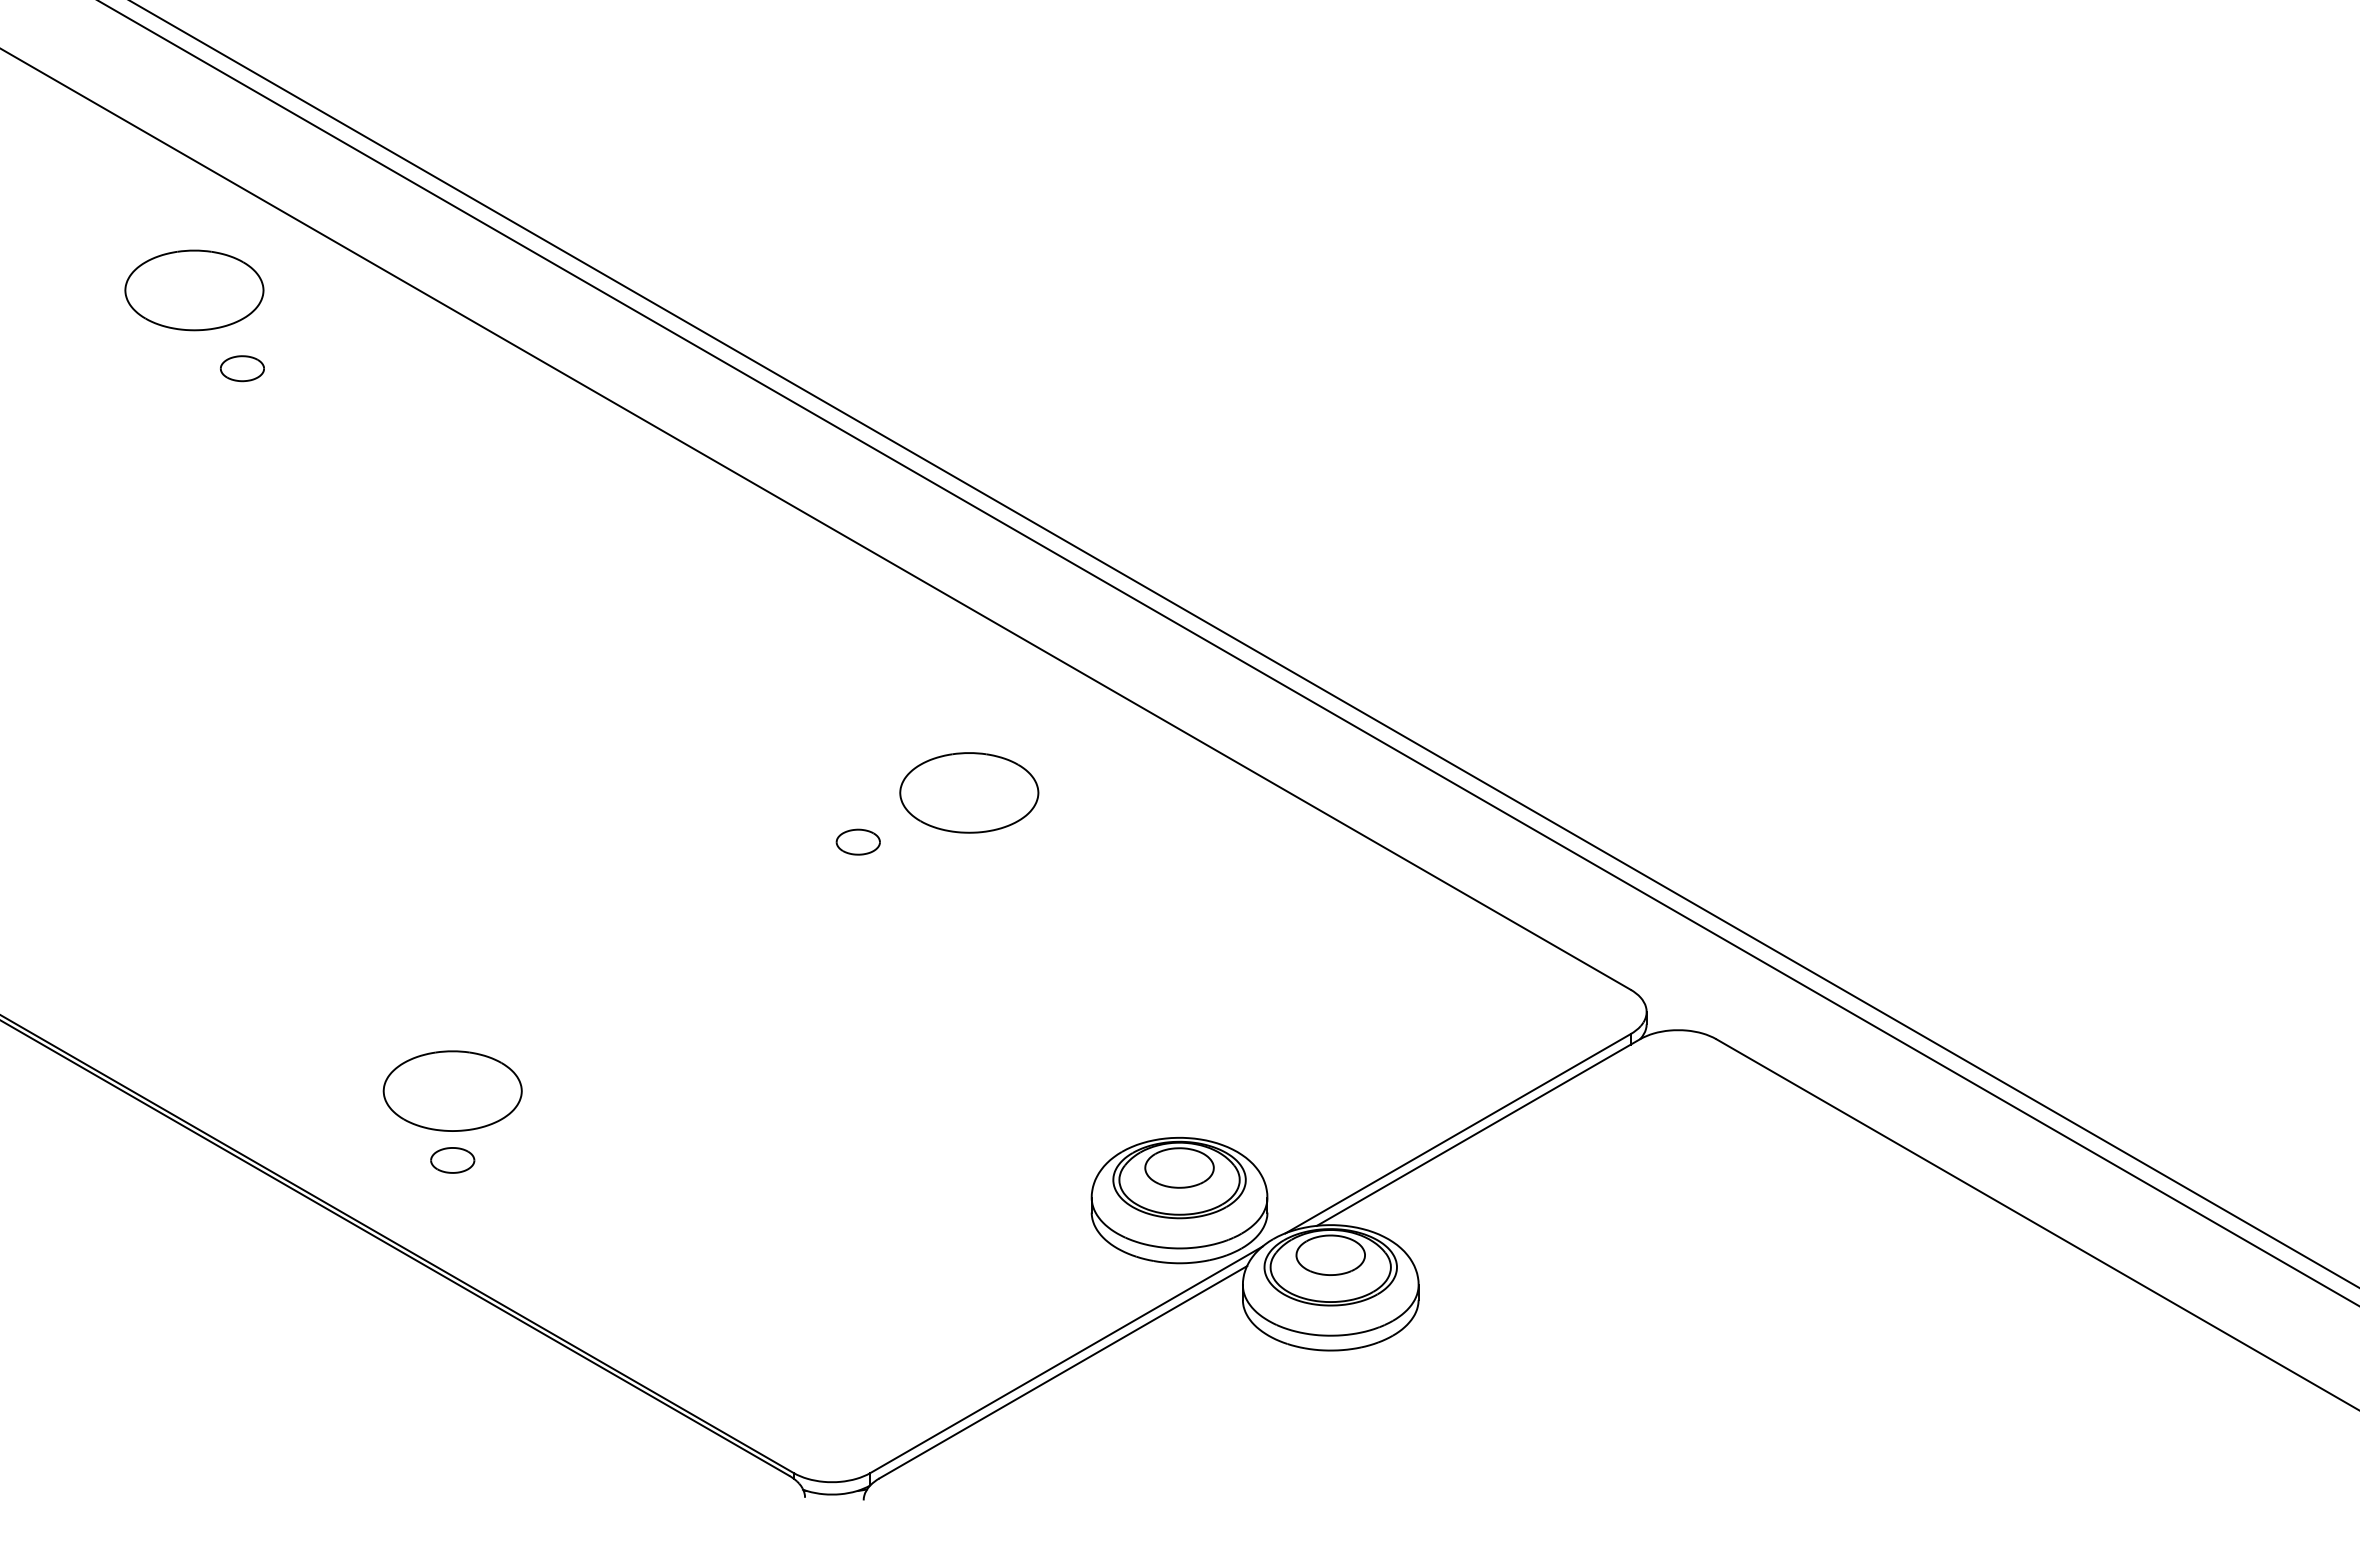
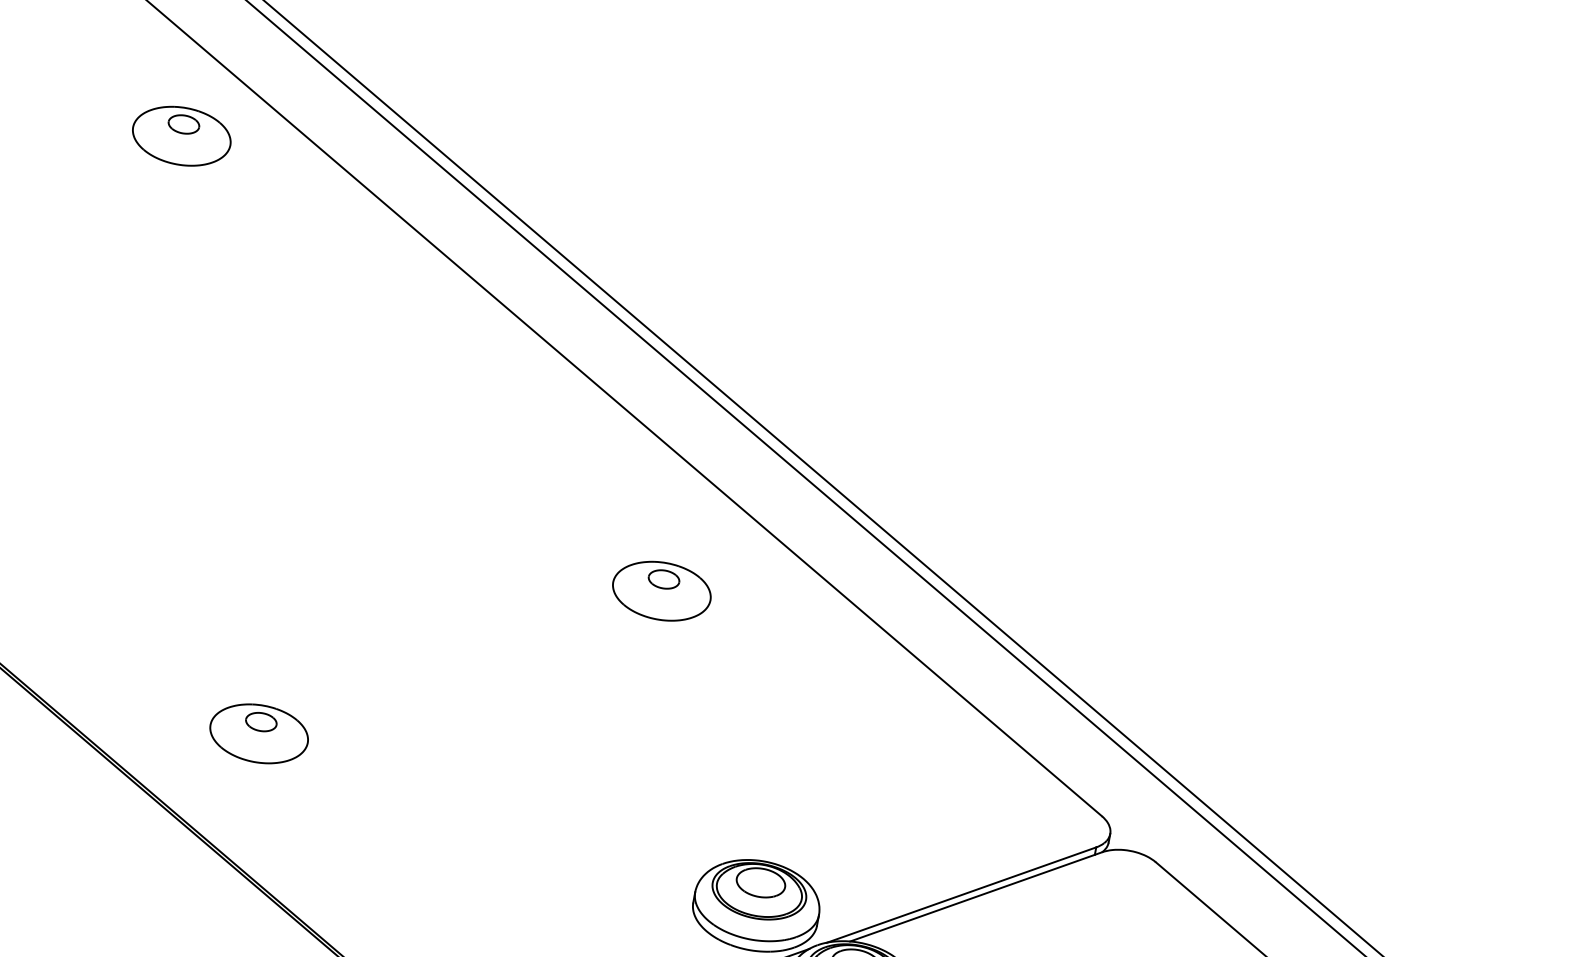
part: (242, 368) -> (184, 124), moved
part: (857, 841) -> (663, 578), moved
part: (452, 1160) -> (261, 722), moved

